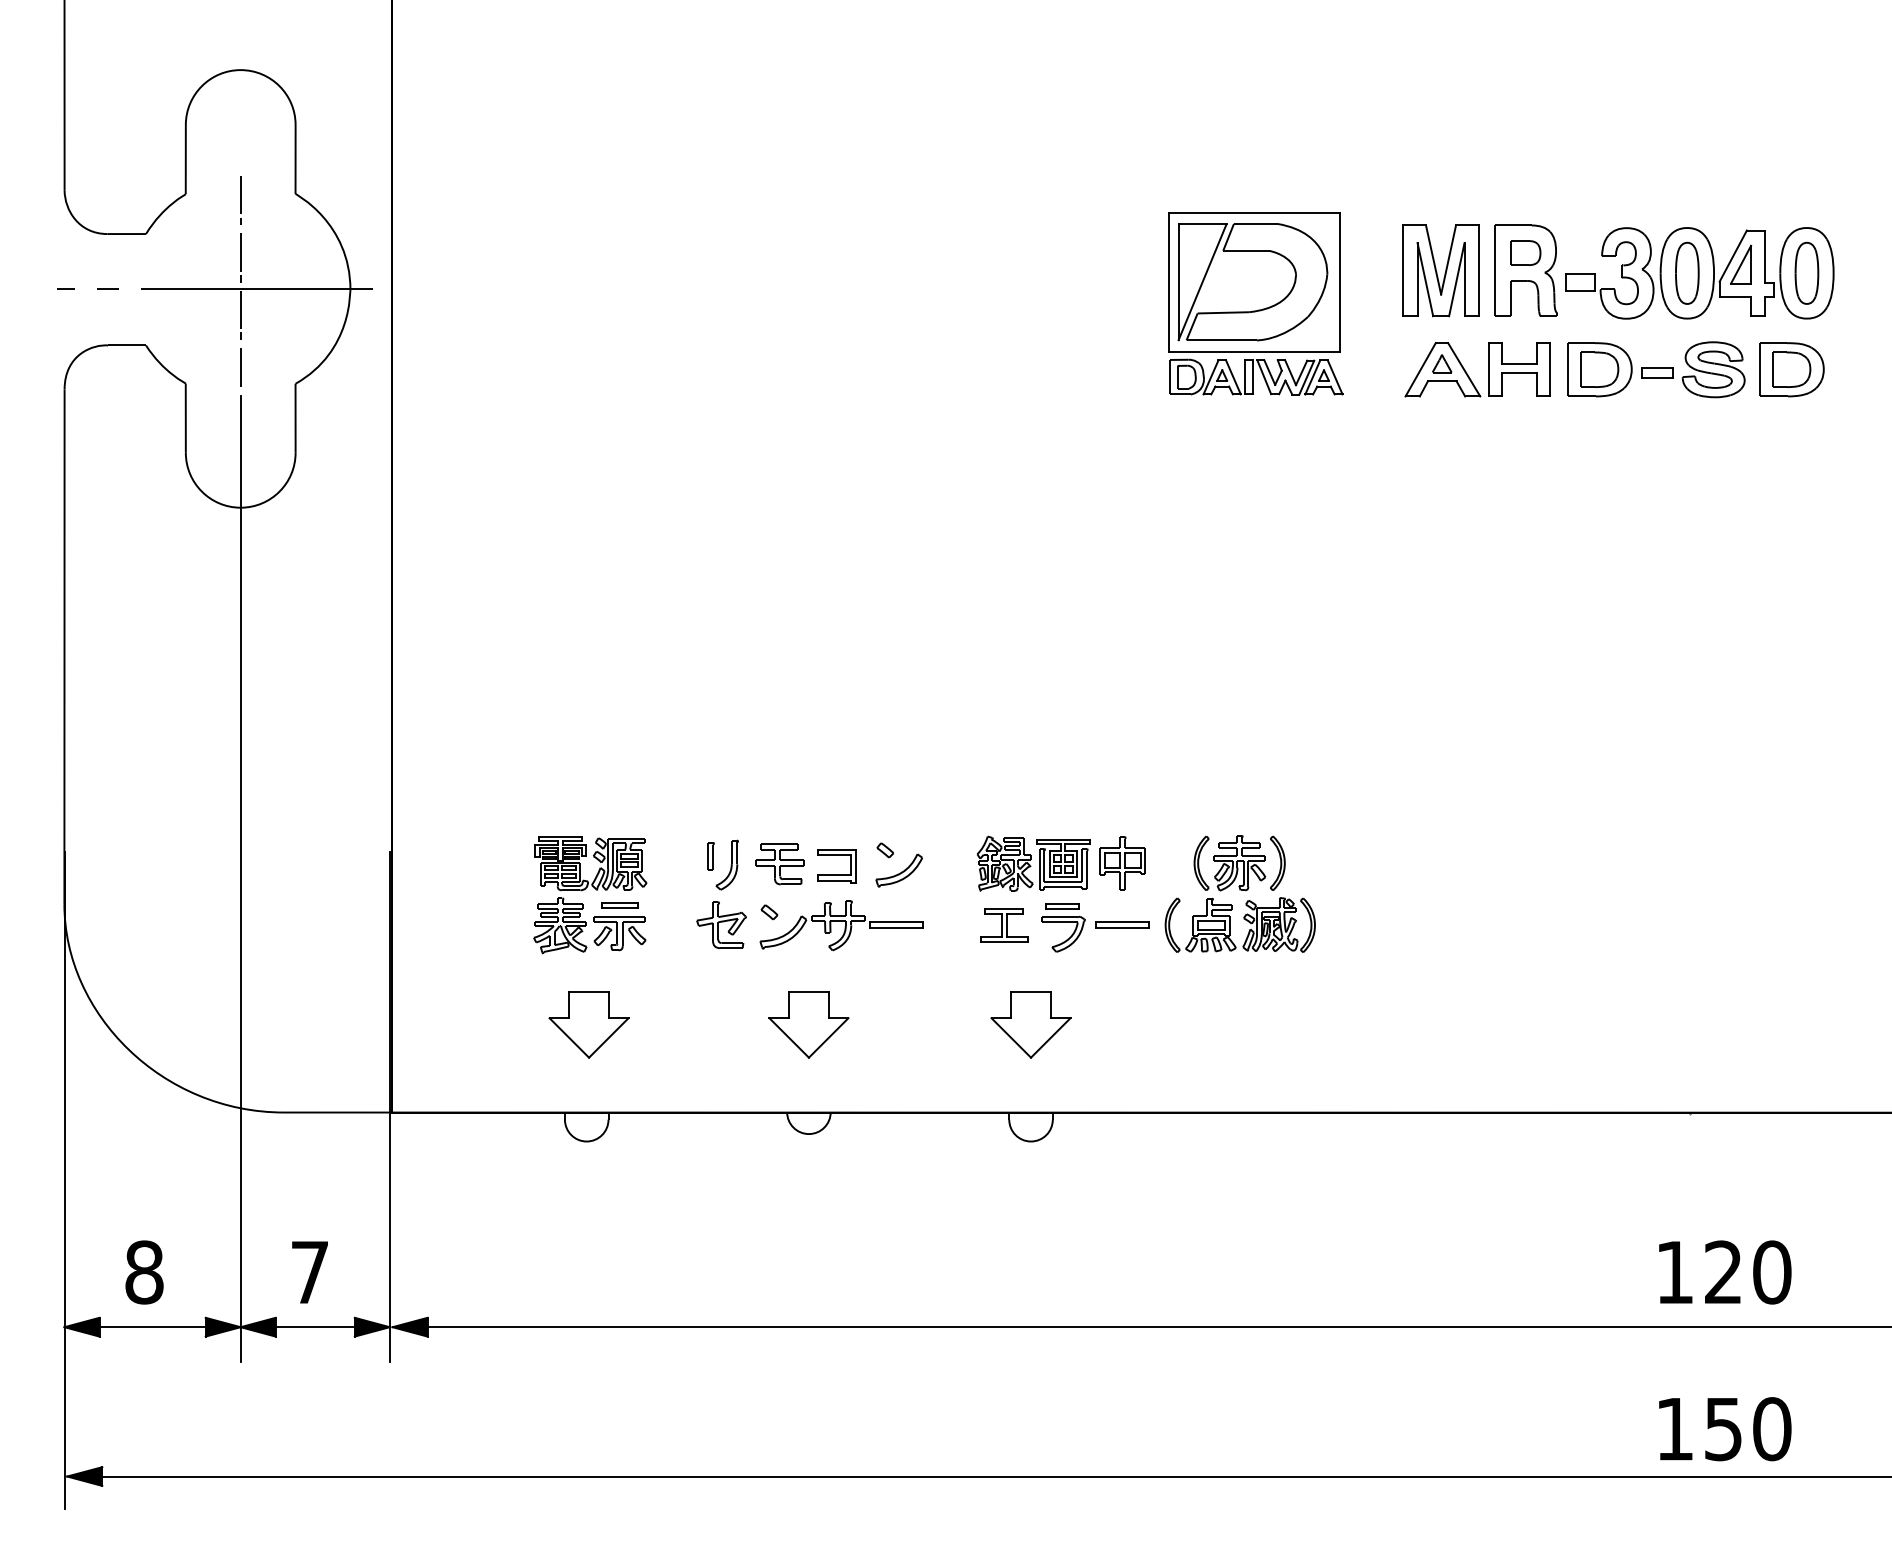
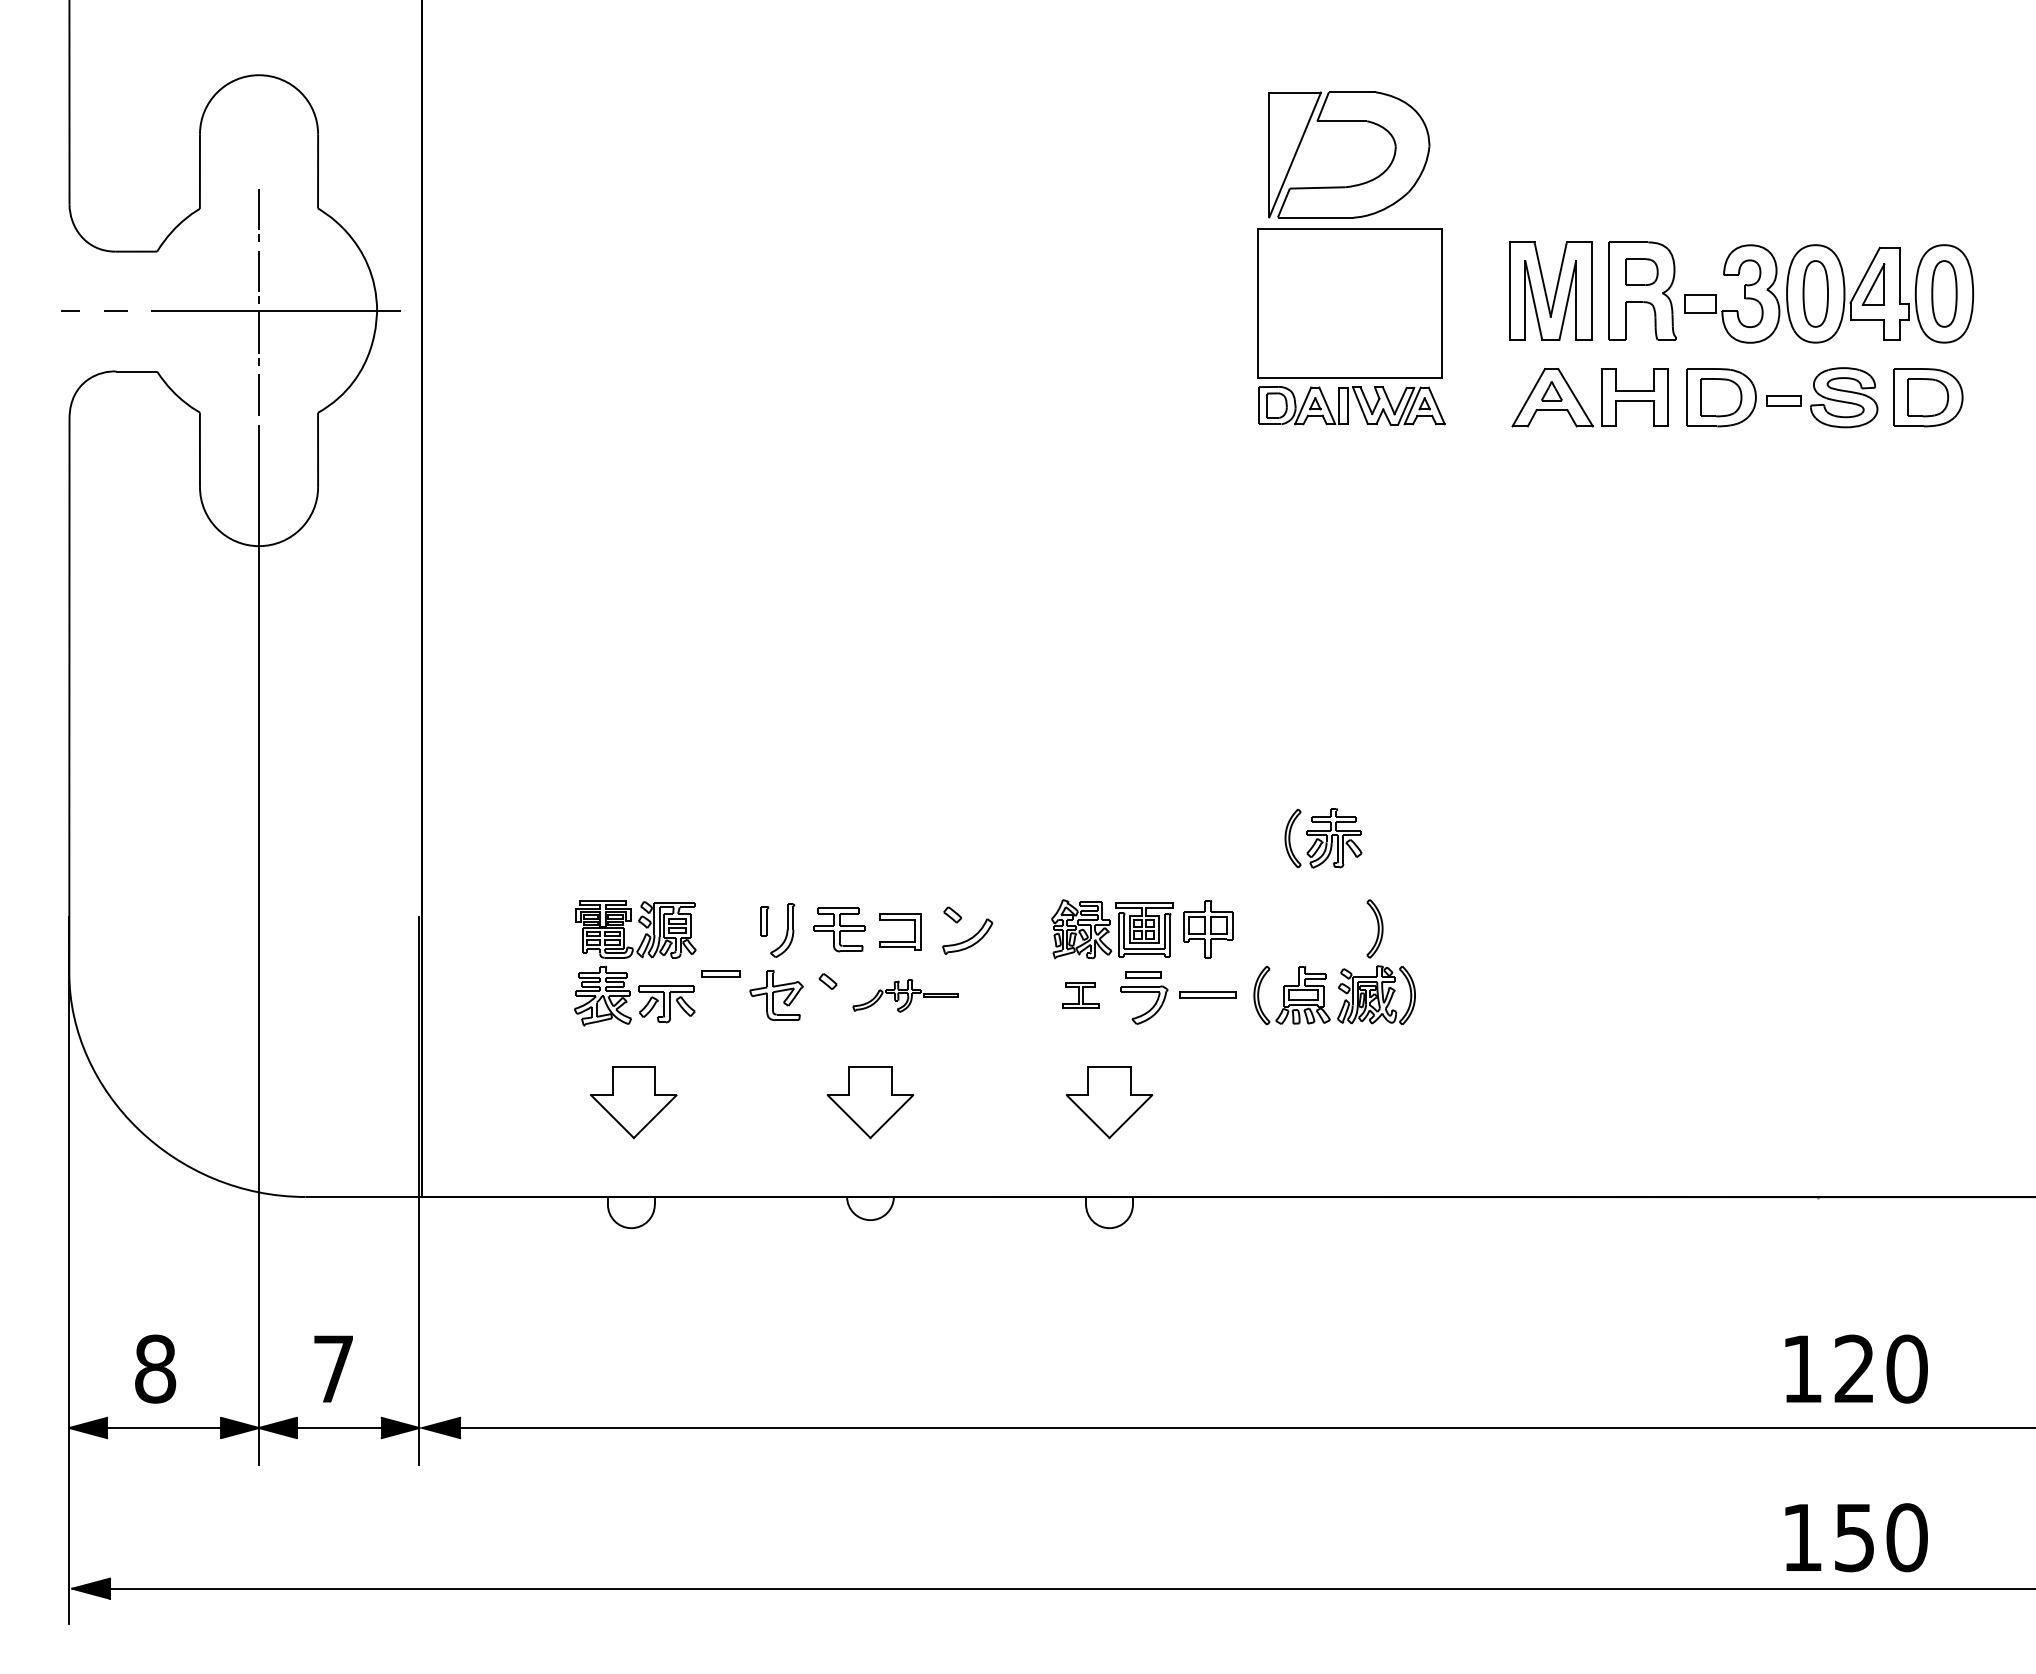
part: (1258, 309) -> (1355, 184), moved
part: (1229, 863) -> (1323, 838), moved
part: (619, 905) -> (720, 974), moved
part: (841, 925) -> (905, 995), size x0.6
part: (1004, 925) -> (1080, 995), size x0.7

